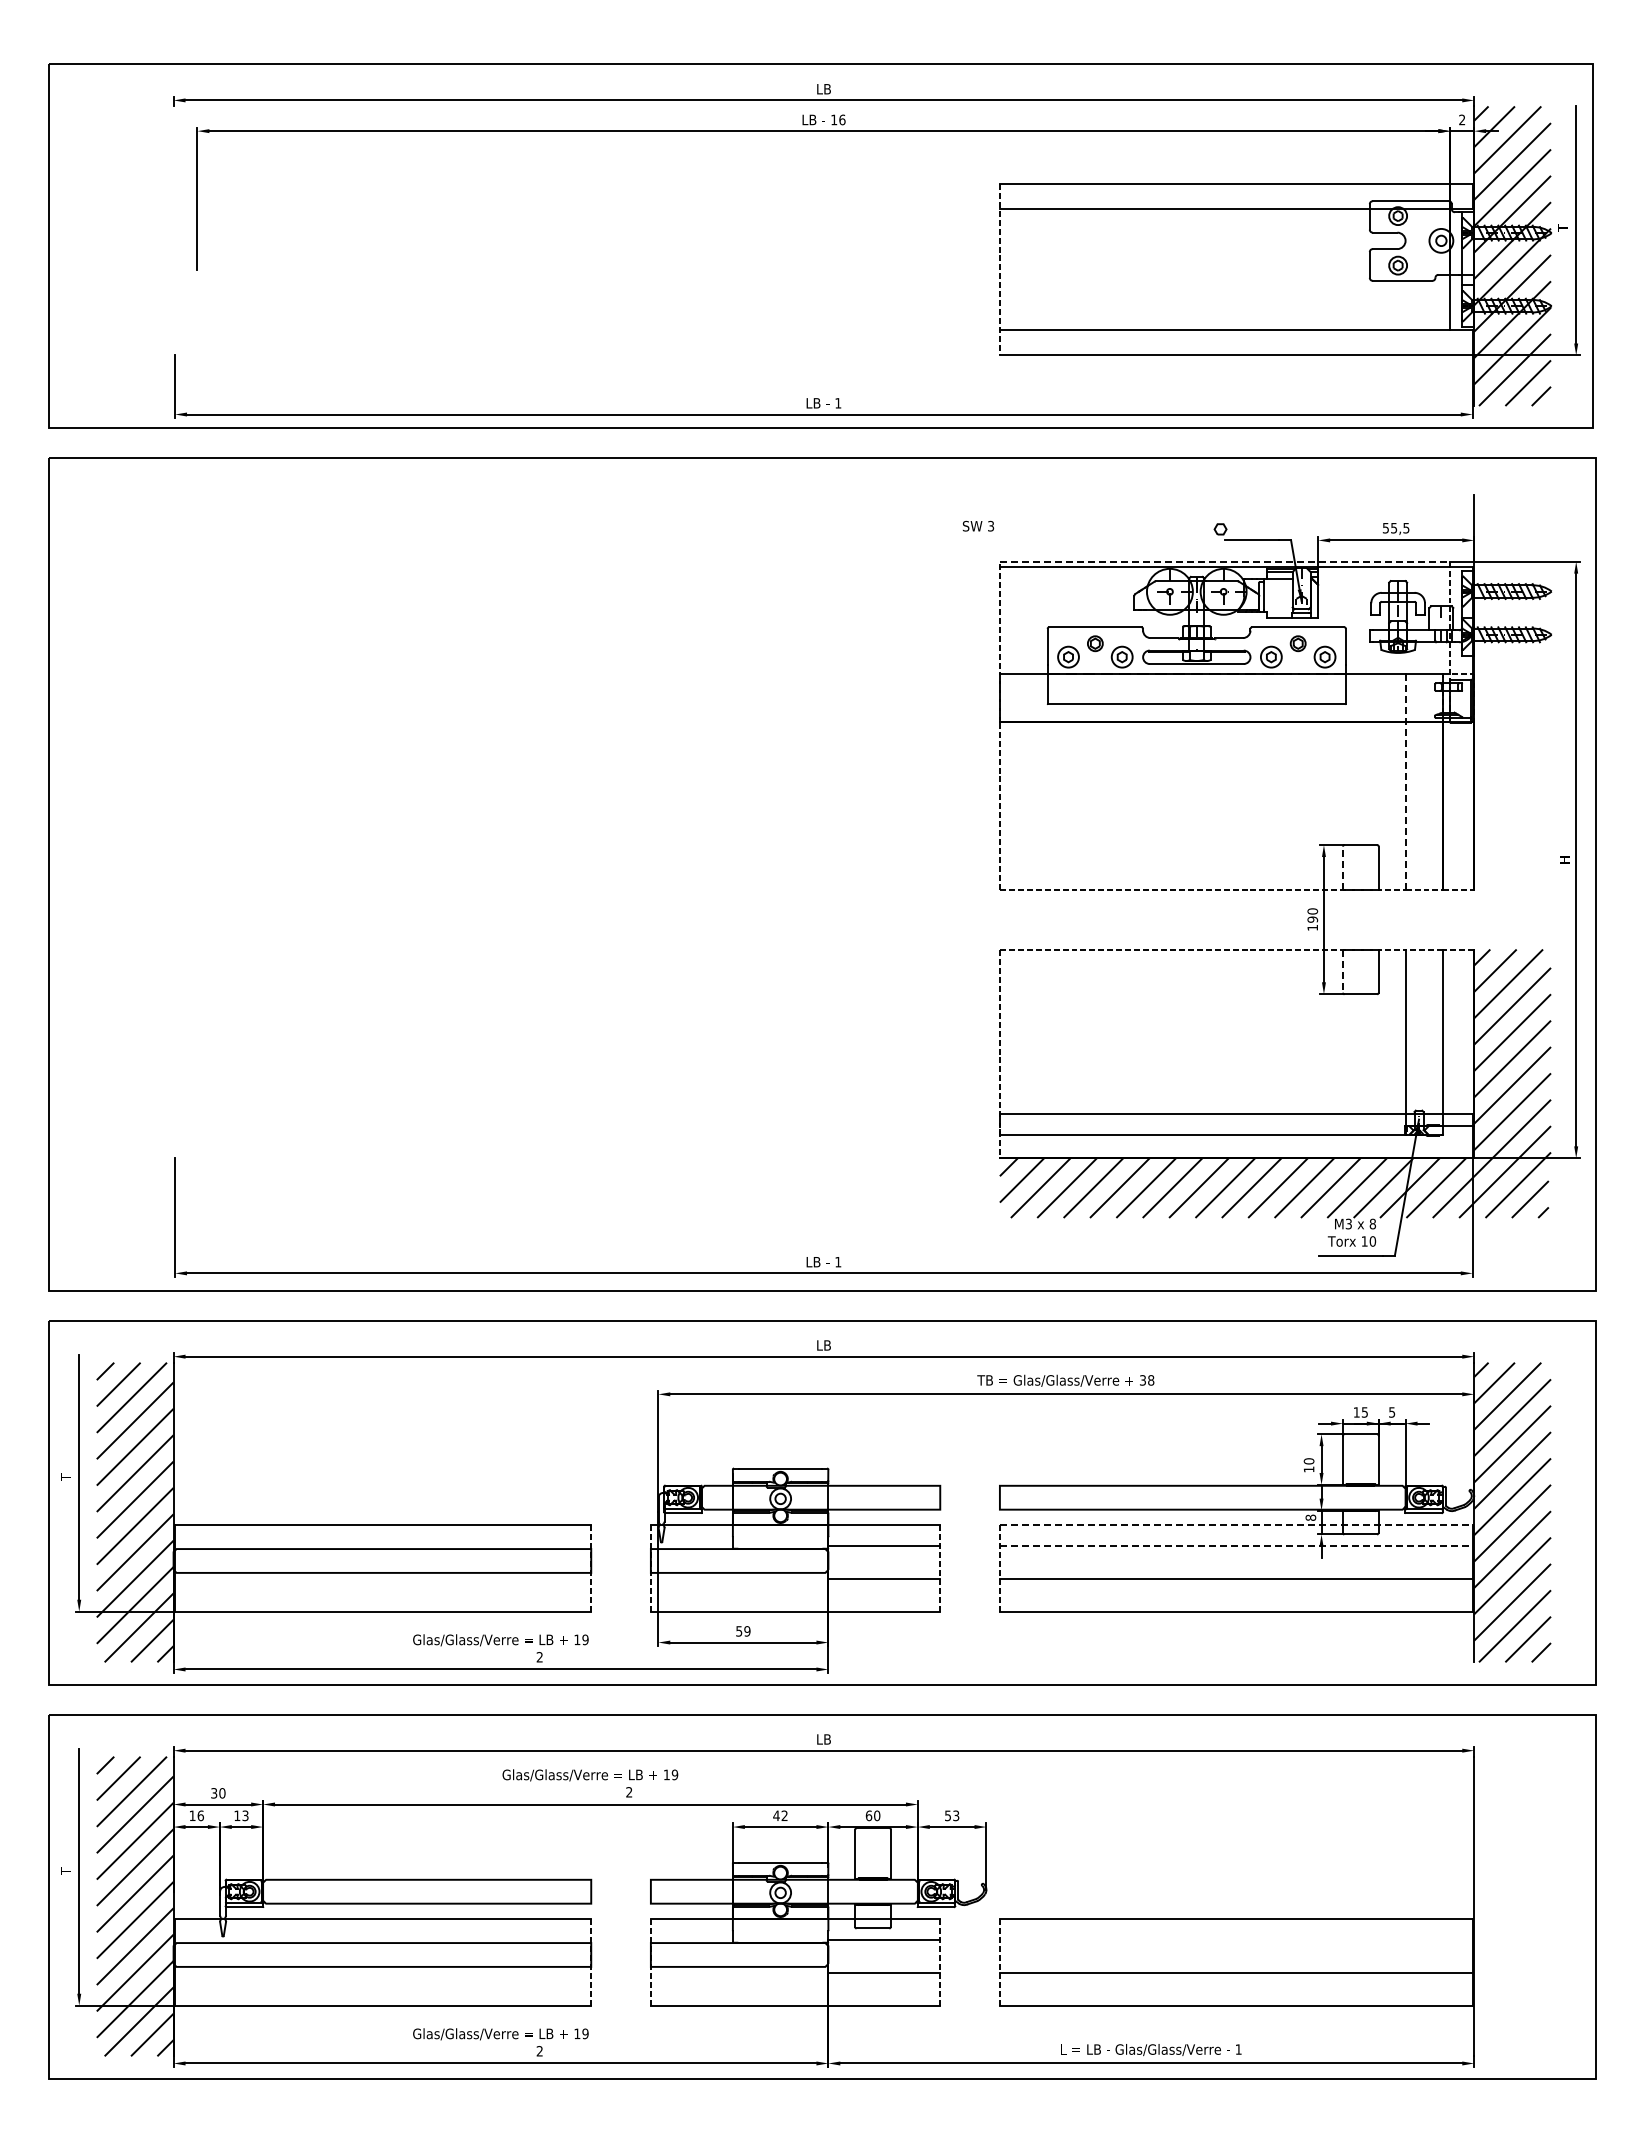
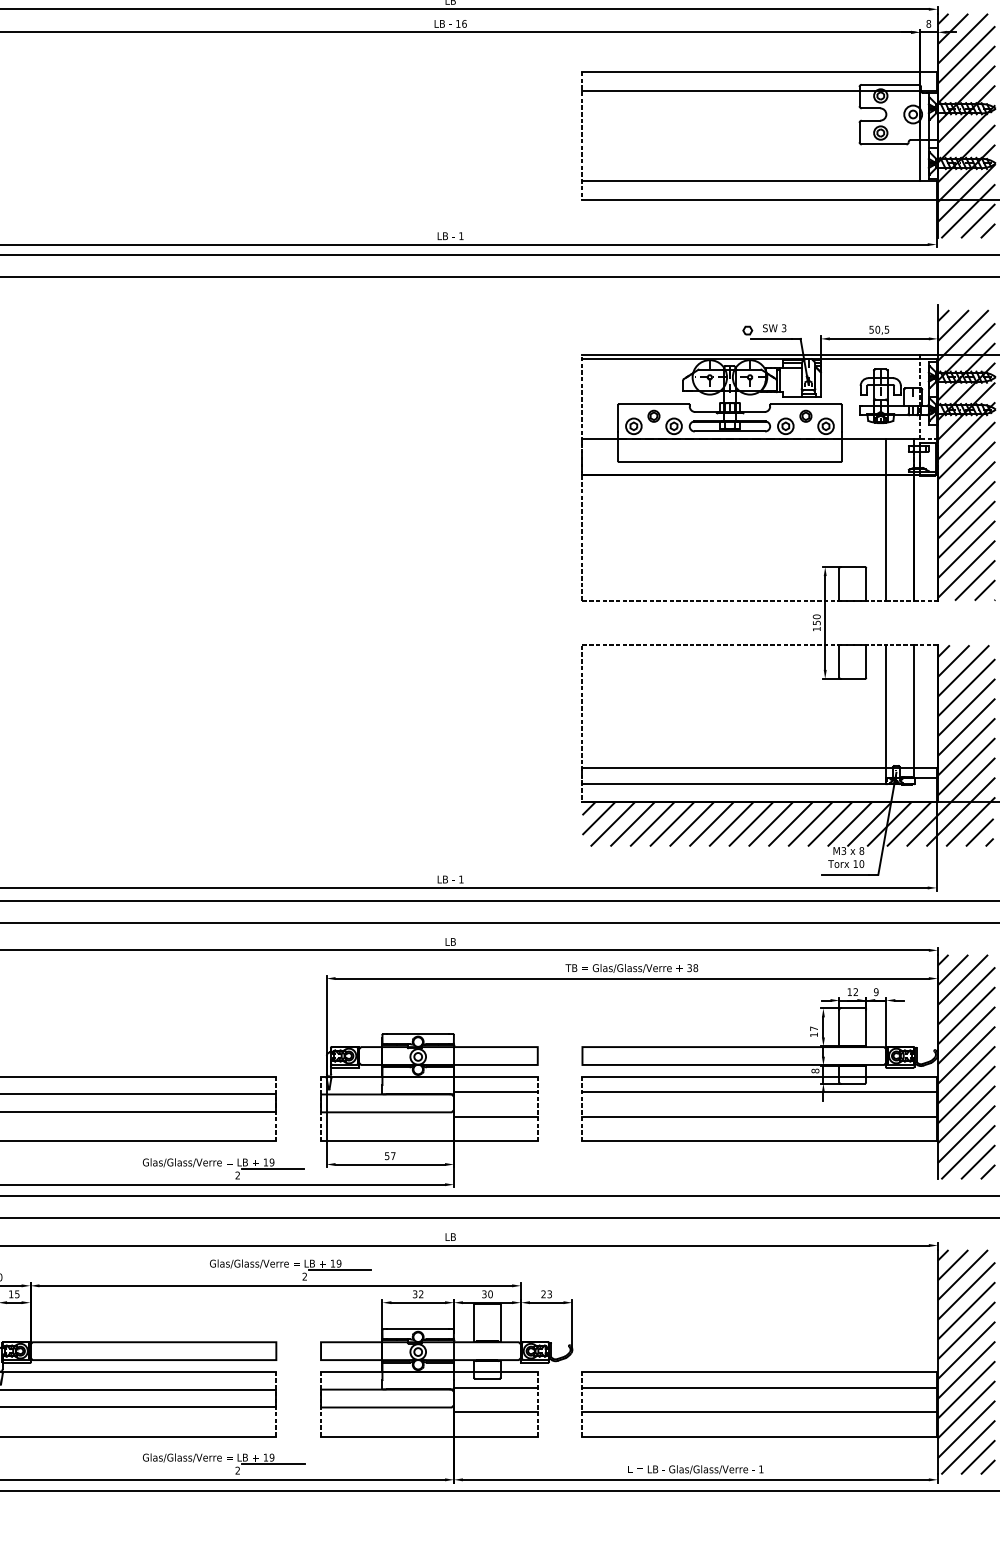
text: (1462, 119) -> (929, 23), 2 -> 8
text: (978, 525) -> (774, 327), moved
text: (1394, 527) -> (878, 329), 55,5 -> 50,5
line: (1225, 561) -> (751, 354), dashed -> solid
hatch: (1512, 695) -> (966, 455), added
line: (1405, 782) -> (886, 520), dashed -> solid
line: (1342, 868) -> (839, 584), dashed -> solid
text: (1312, 919) -> (816, 622), 190 -> 150
line: (1342, 971) -> (839, 661), dashed -> solid
text: (1364, 1412) -> (855, 992), 15 -> 12
text: (1392, 1412) -> (876, 992), 5 -> 9
text: (1308, 1461) -> (813, 1028), 10 -> 17
line: (1236, 1525) -> (759, 1076), dashed -> solid
line: (1236, 1546) -> (759, 1092), dashed -> solid
text: (747, 1631) -> (393, 1156), 59 -> 57
line: (586, 1648) -> (272, 1168), added
line: (676, 1783) -> (340, 1270), added
text: (245, 1815) -> (17, 1294), 13 -> 15
text: (776, 1815) -> (415, 1294), 42 -> 32
text: (868, 1815) -> (484, 1294), 60 -> 30
text: (947, 1815) -> (543, 1294), 53 -> 23
hatch: (1512, 1906) -> (966, 1362), added
line: (1235, 1940) -> (758, 1387), added
line: (587, 2042) -> (273, 1464), added

